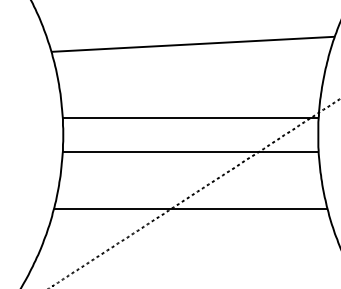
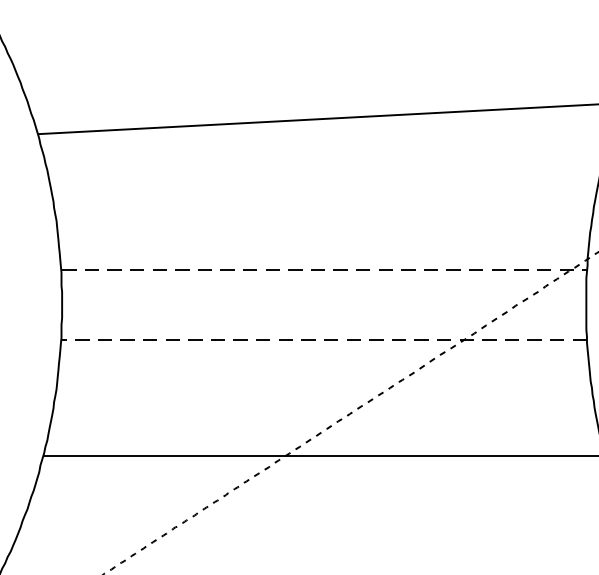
line: (190, 117) -> (323, 269), solid -> dashed
line: (190, 151) -> (323, 338), solid -> dashed

